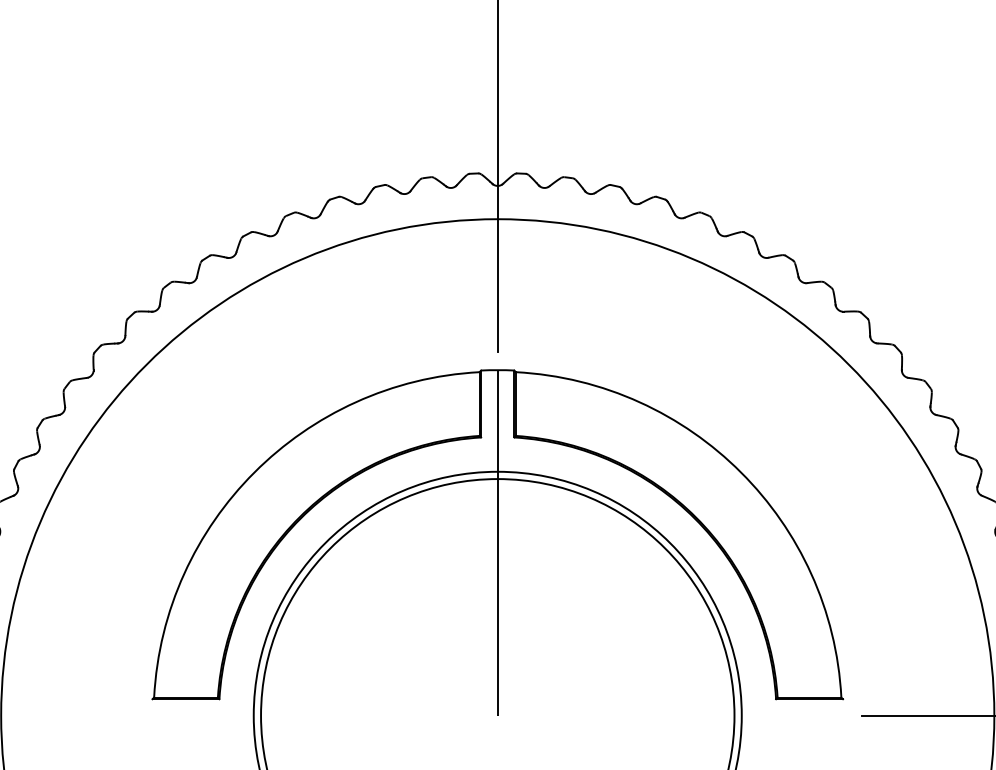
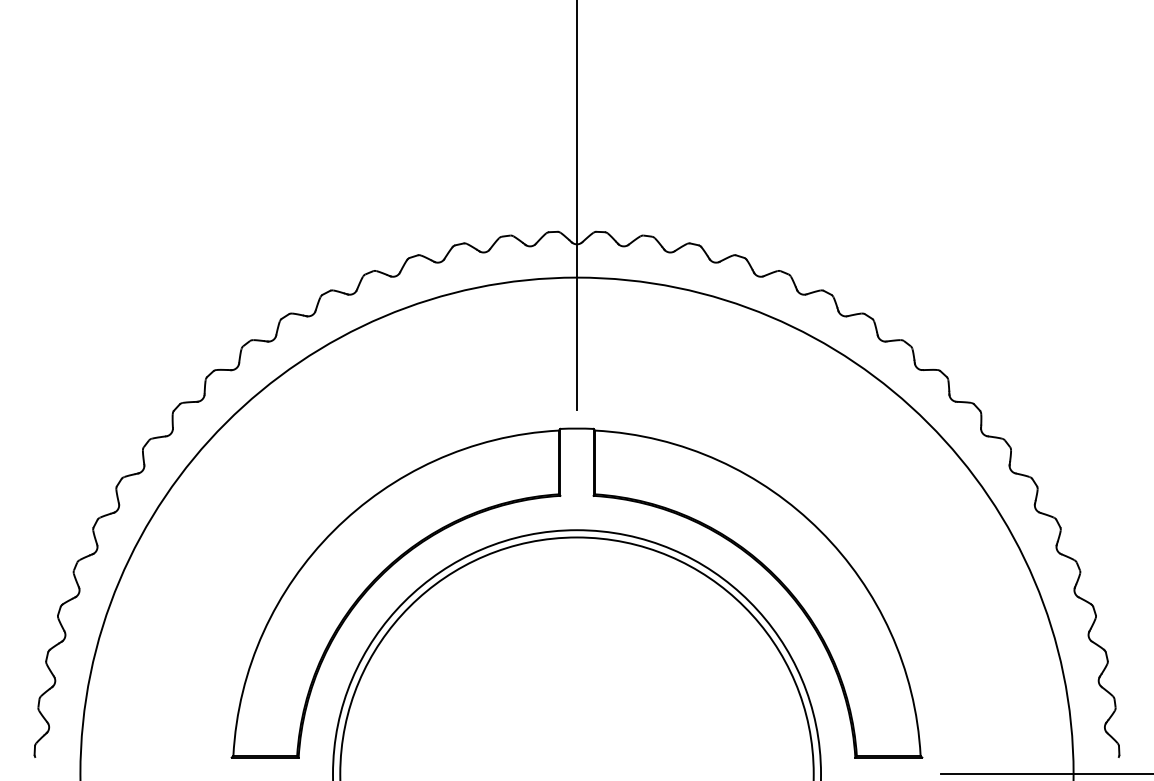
line: (498, 543) -> (577, 601), removed

